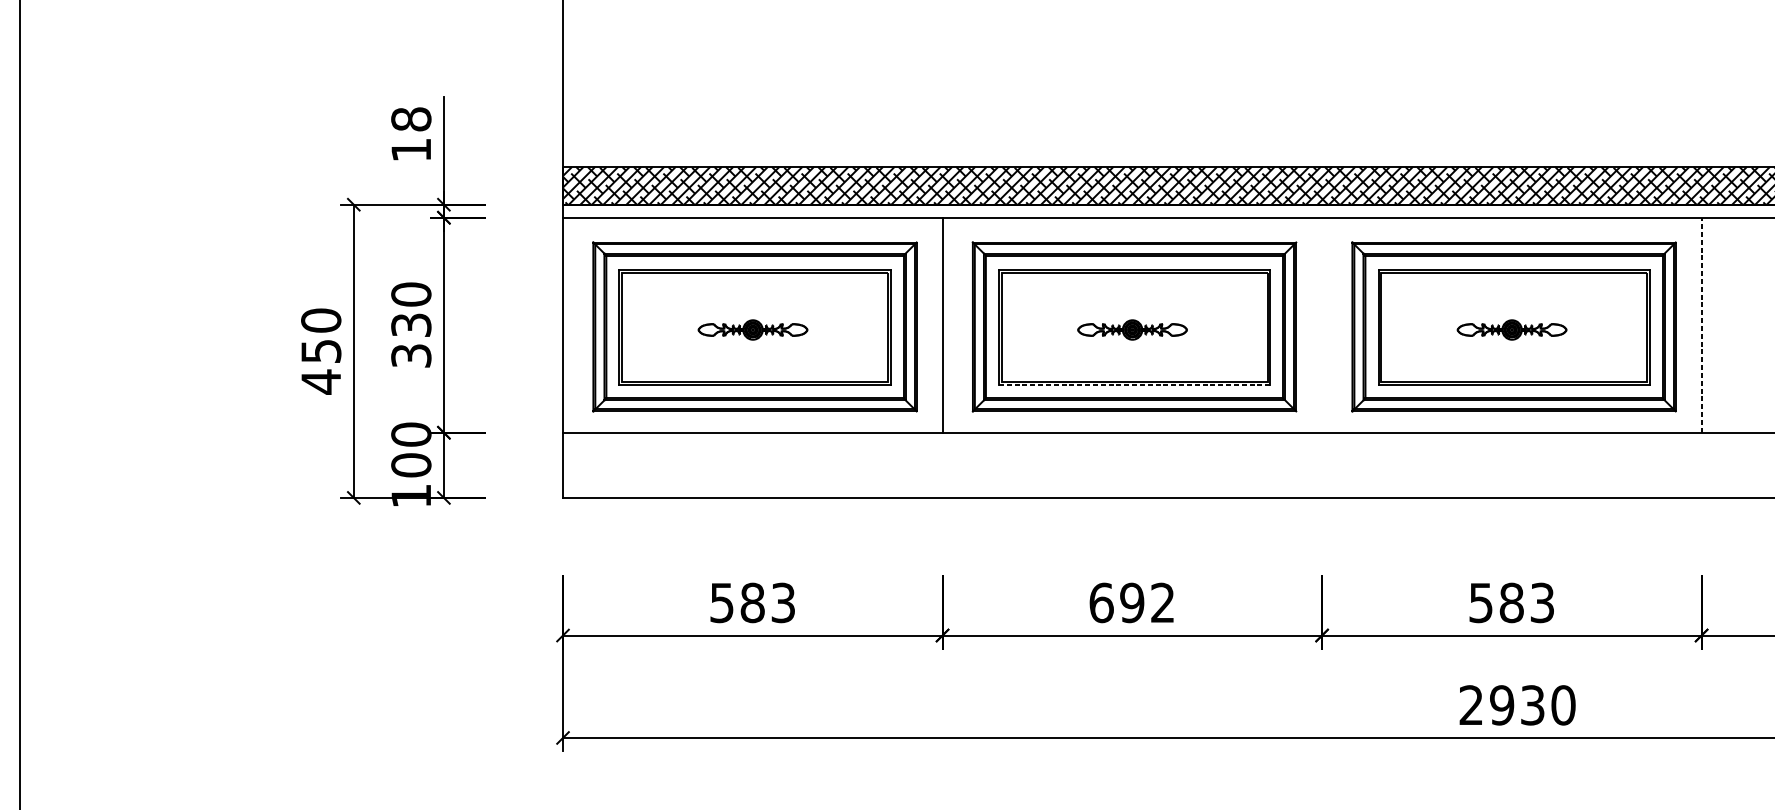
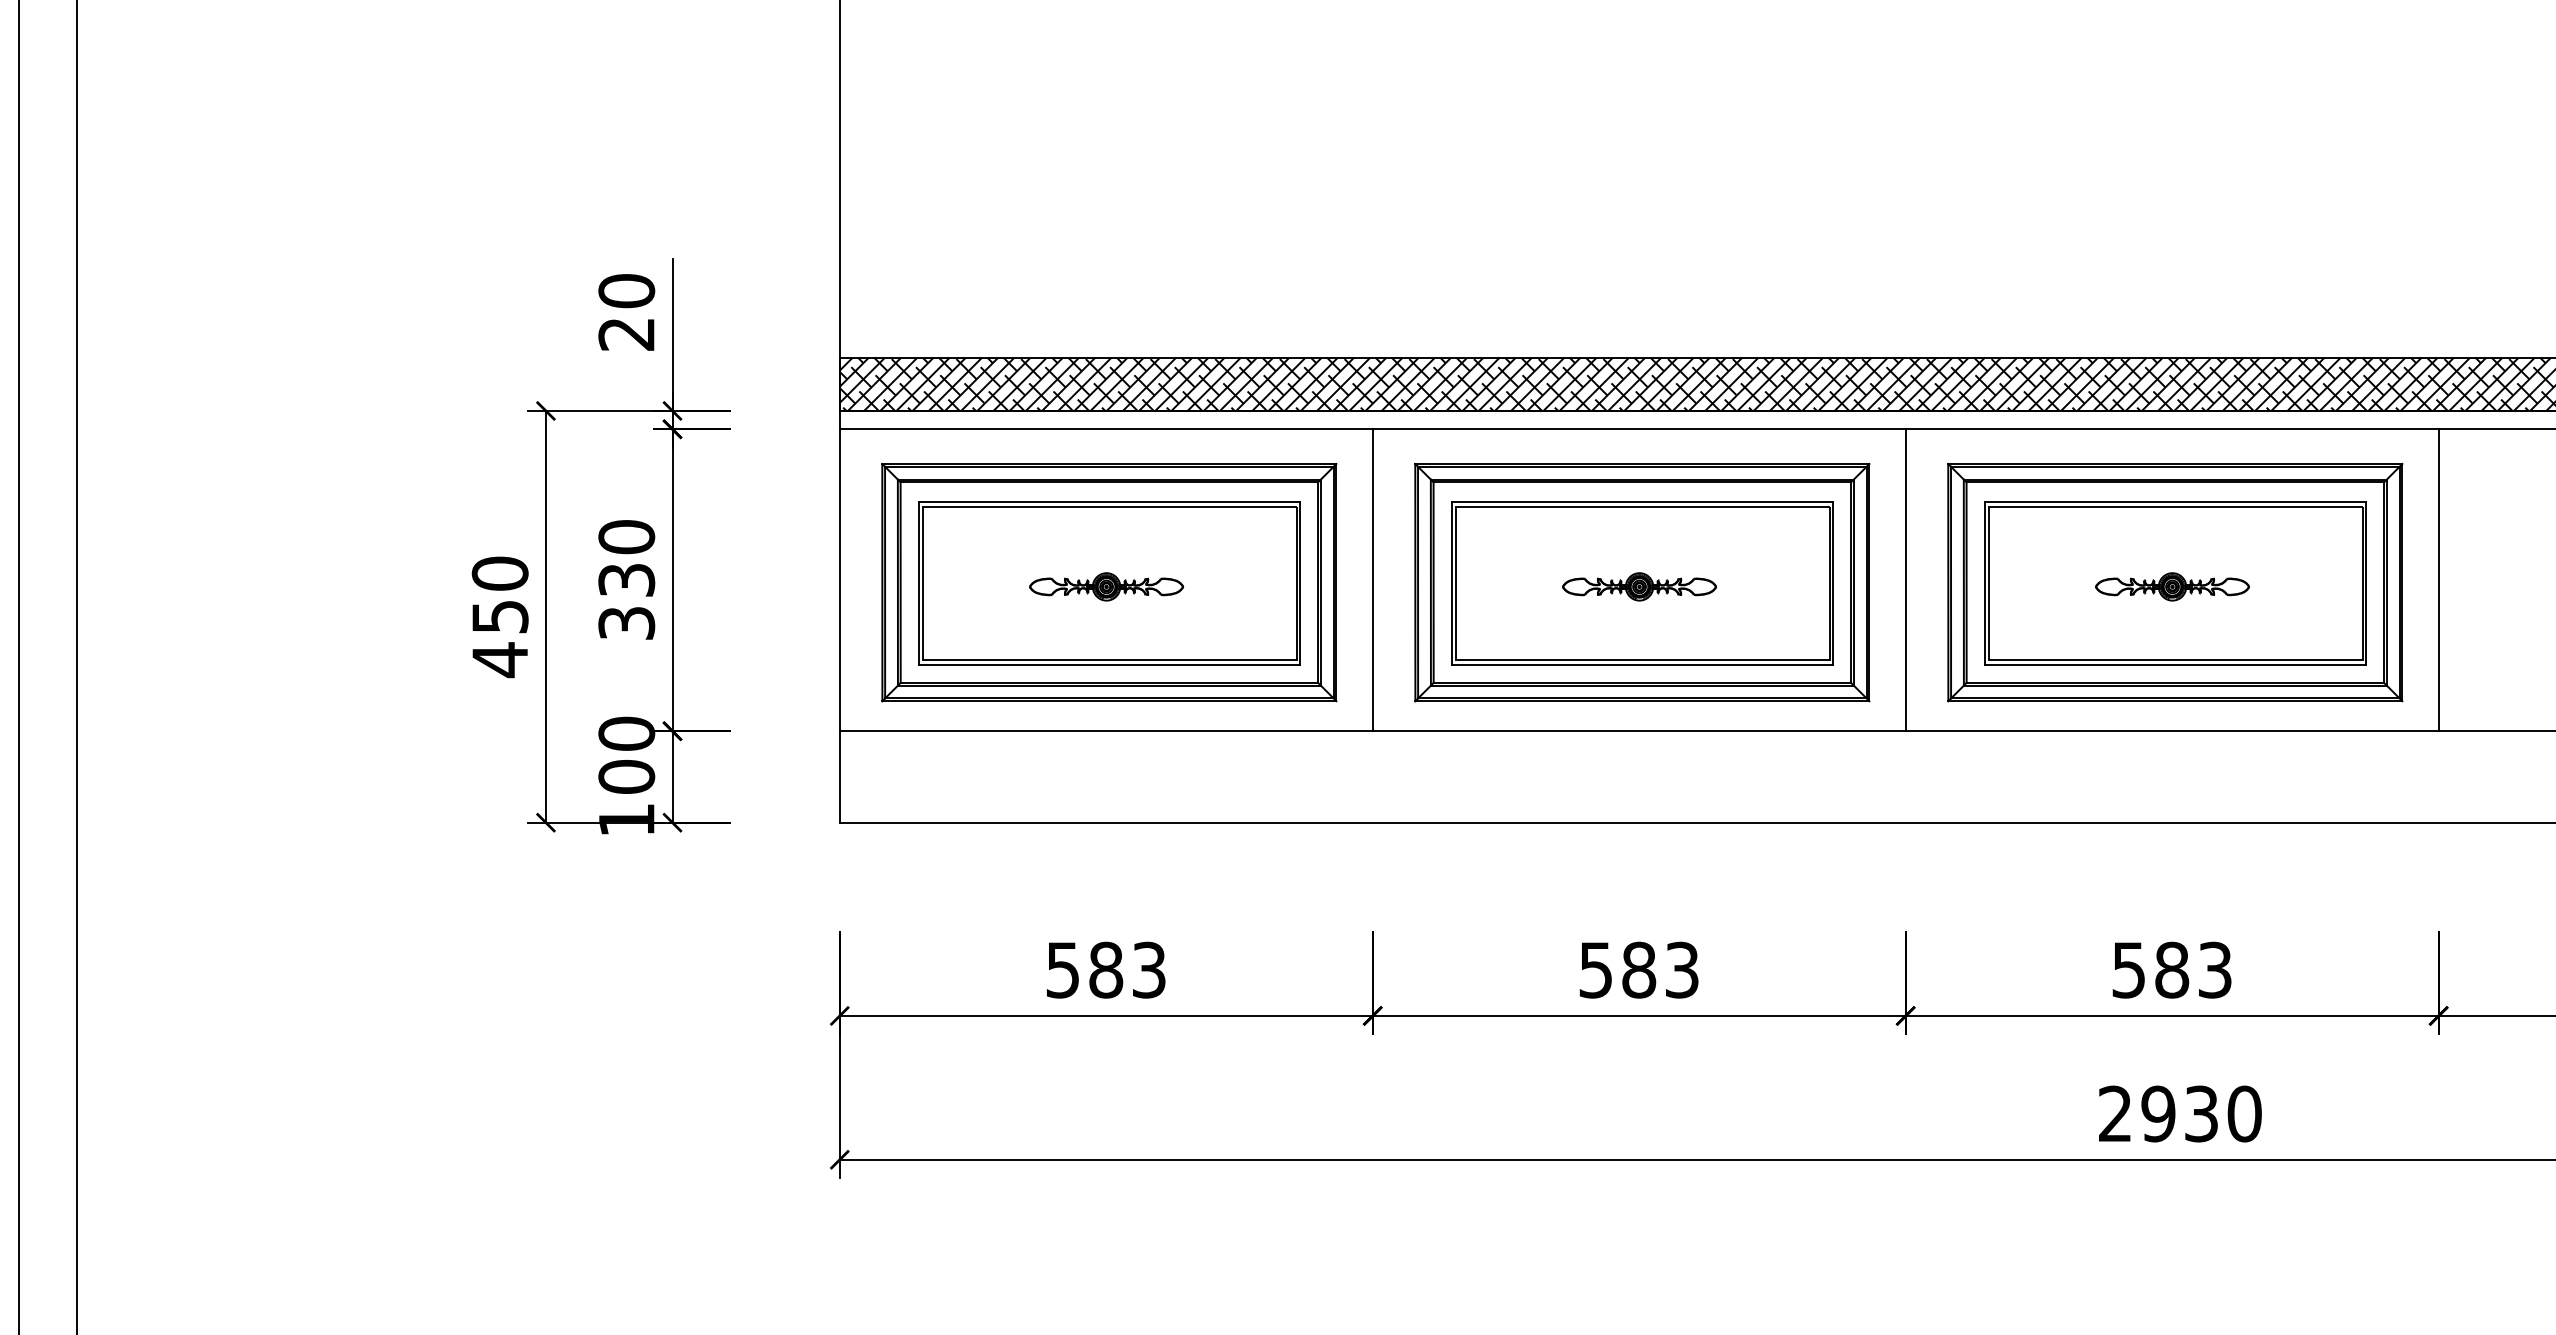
text: (411, 134) -> (626, 312), 18 -> 20
line: (1321, 325) -> (1905, 580), added
line: (1701, 325) -> (2438, 580), dashed -> solid
line: (1133, 385) -> (1641, 664), dashed -> solid
text: (1131, 602) -> (1638, 969), 692 -> 583

